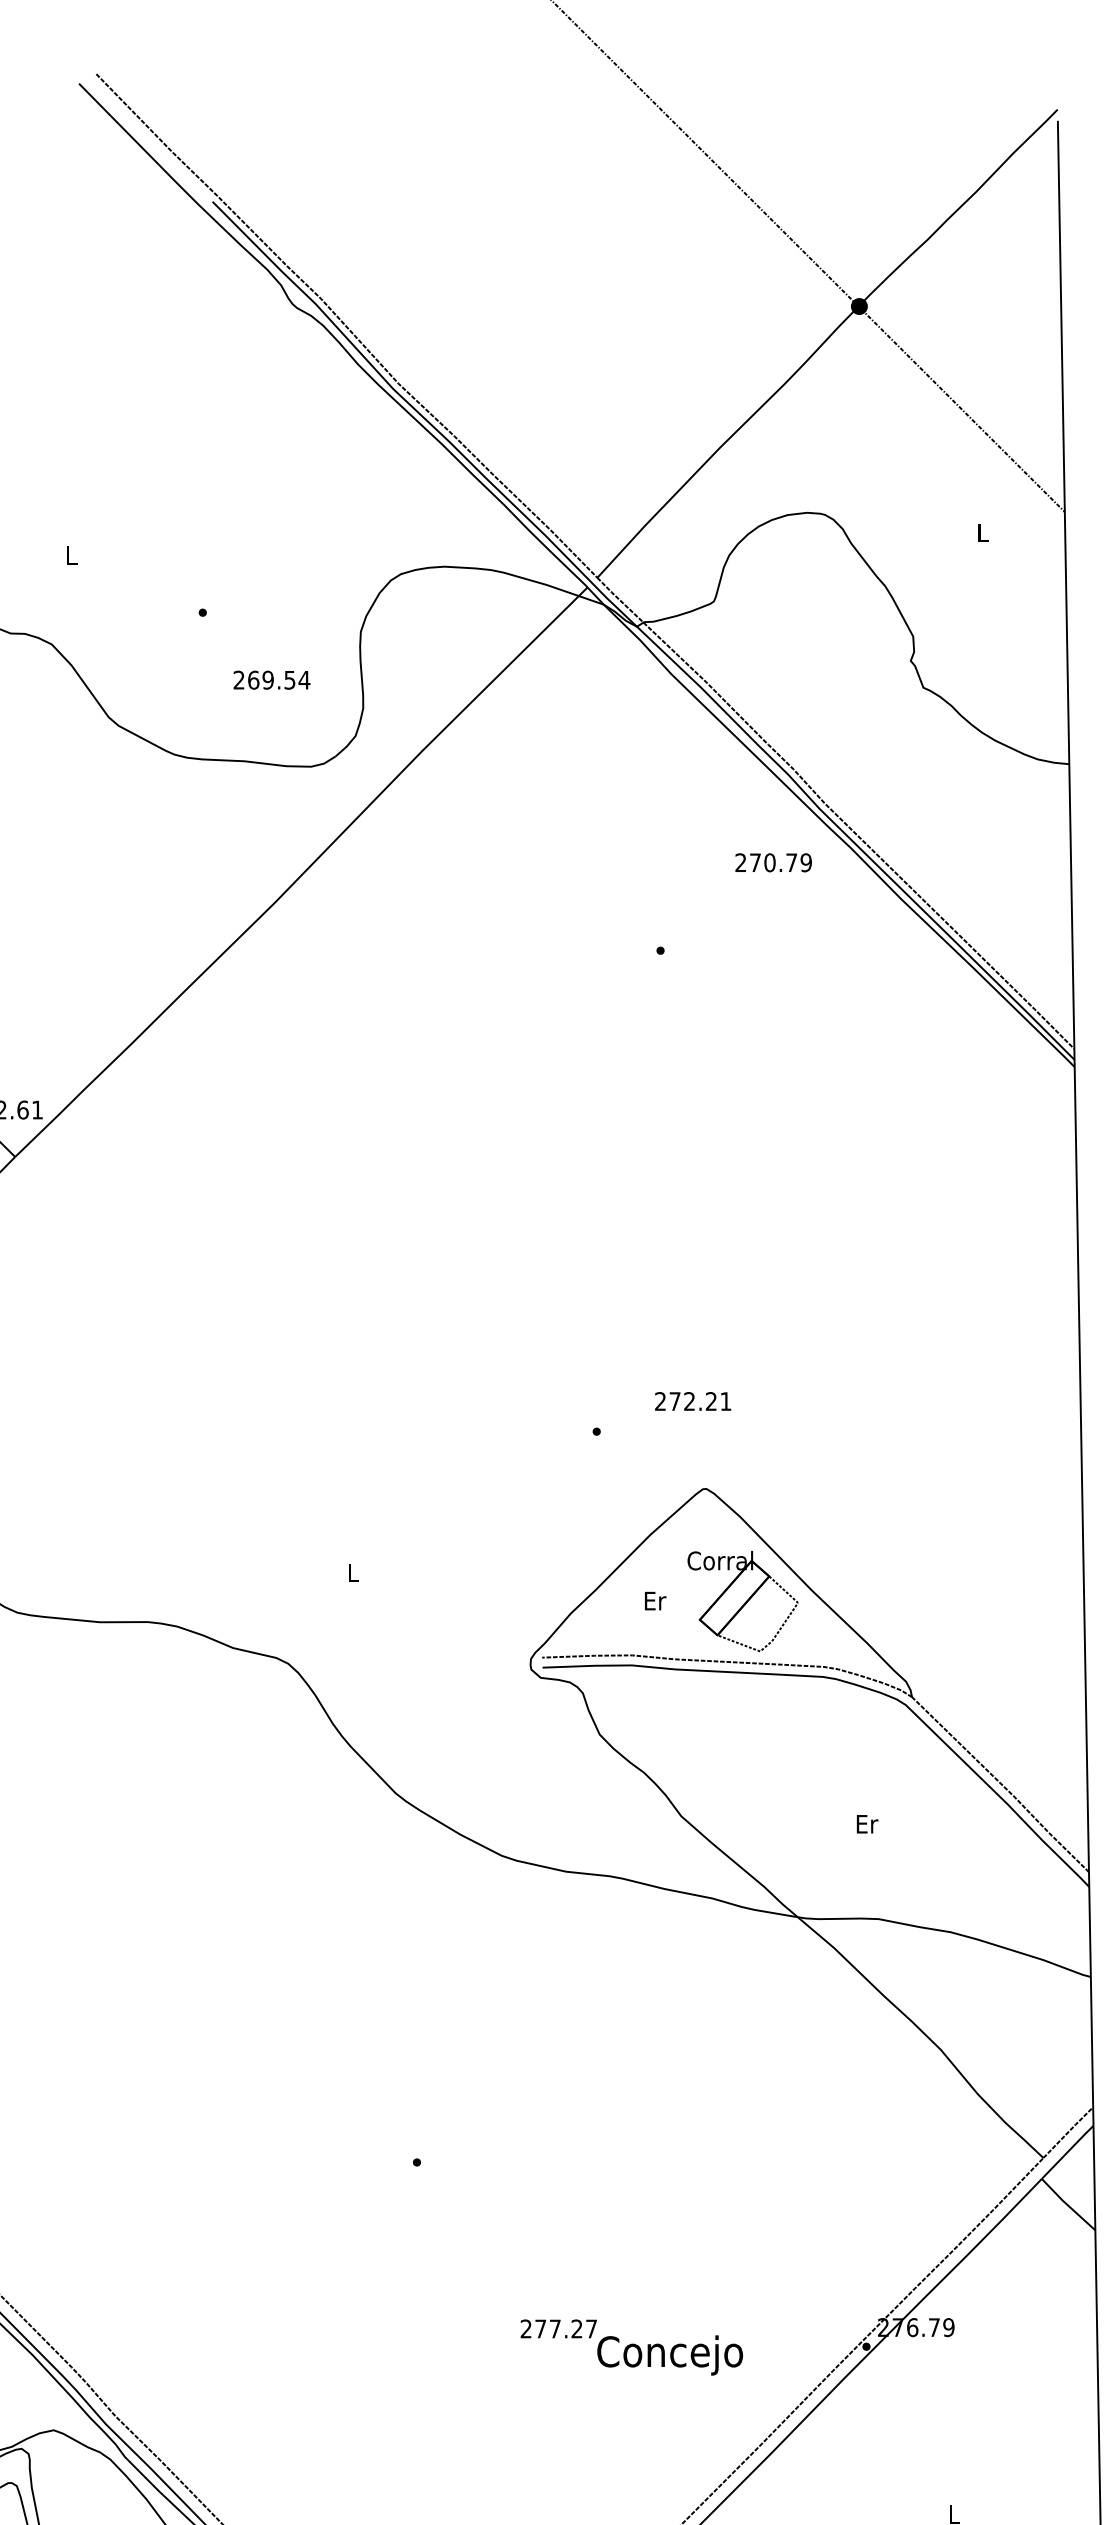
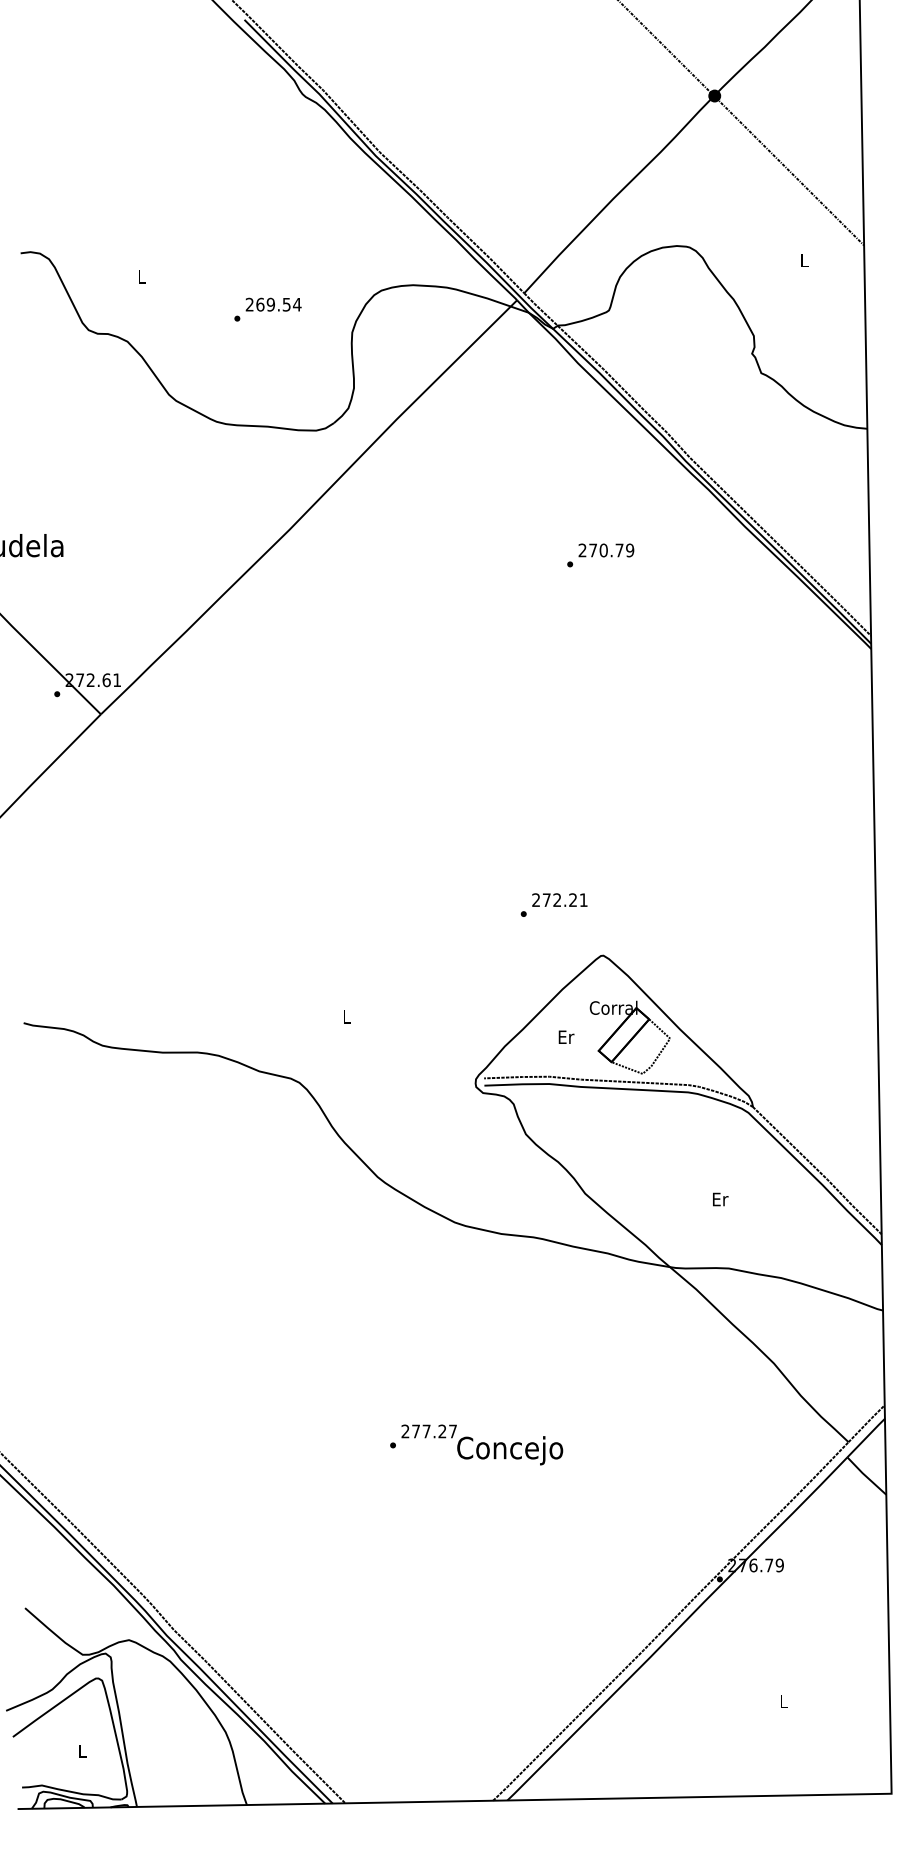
text: (271, 679) -> (273, 304), moved
text: (773, 862) -> (606, 550), moved
text: (692, 1400) -> (559, 899), moved
text: (632, 2346) -> (482, 1444), moved

